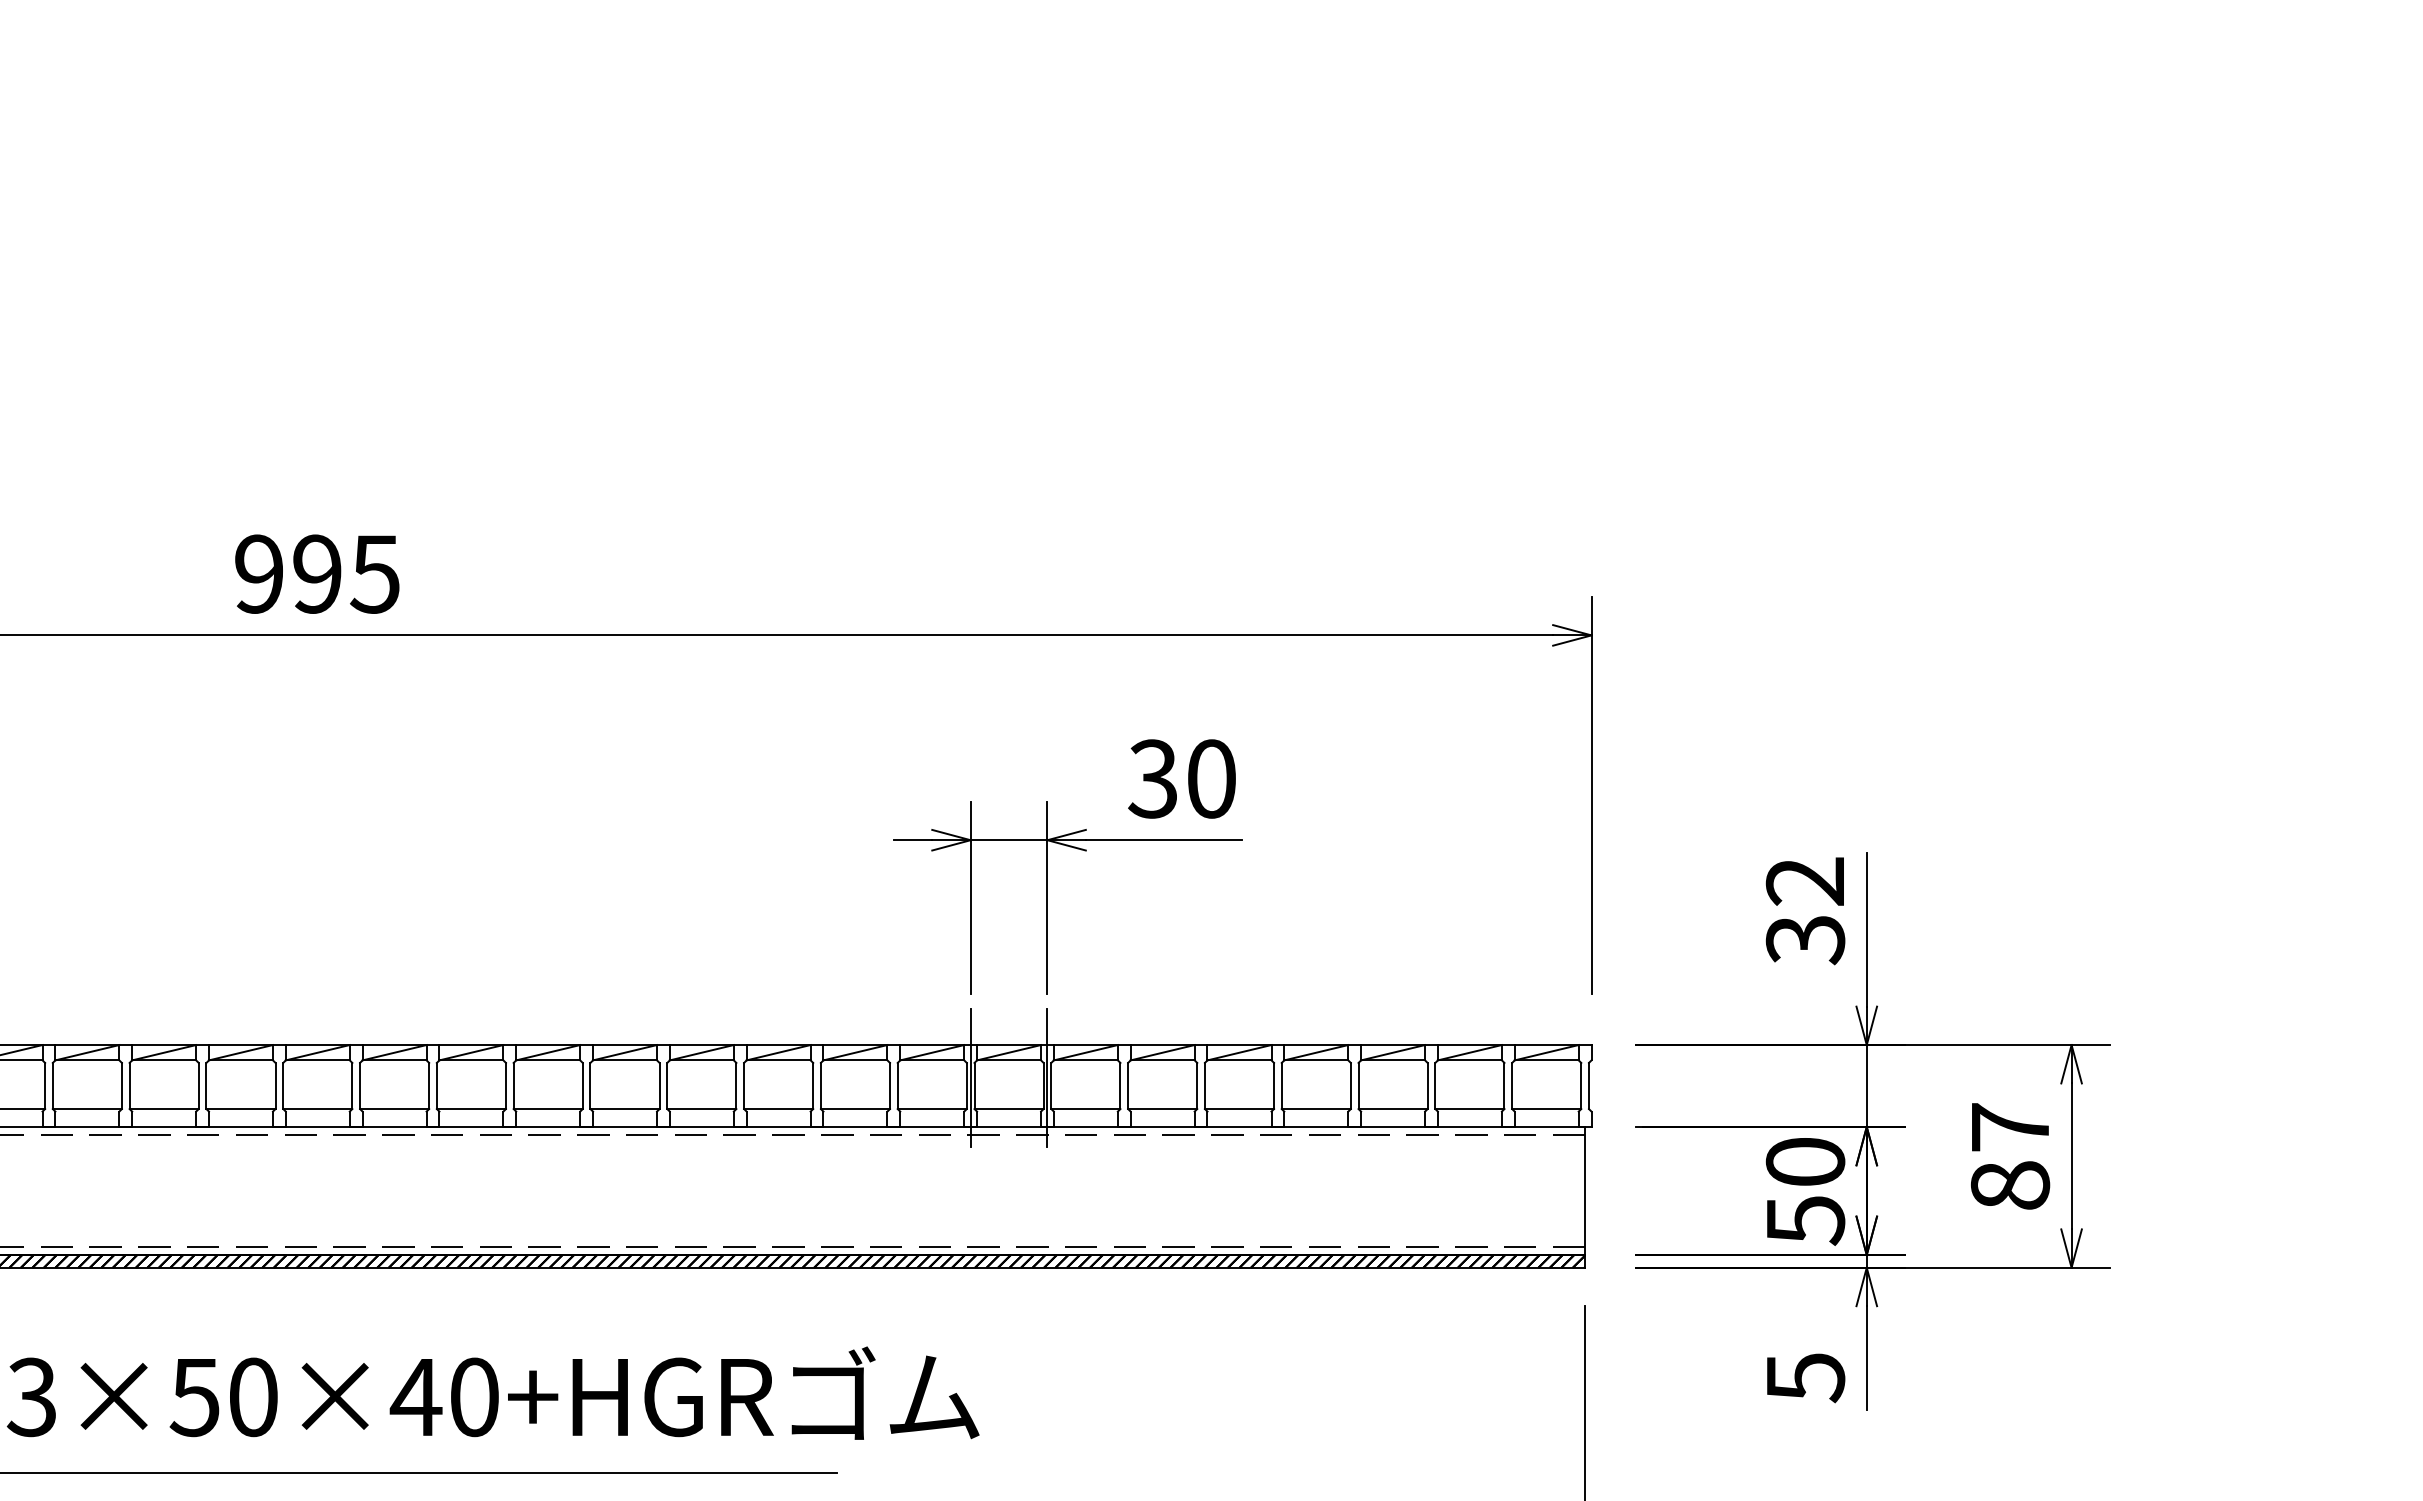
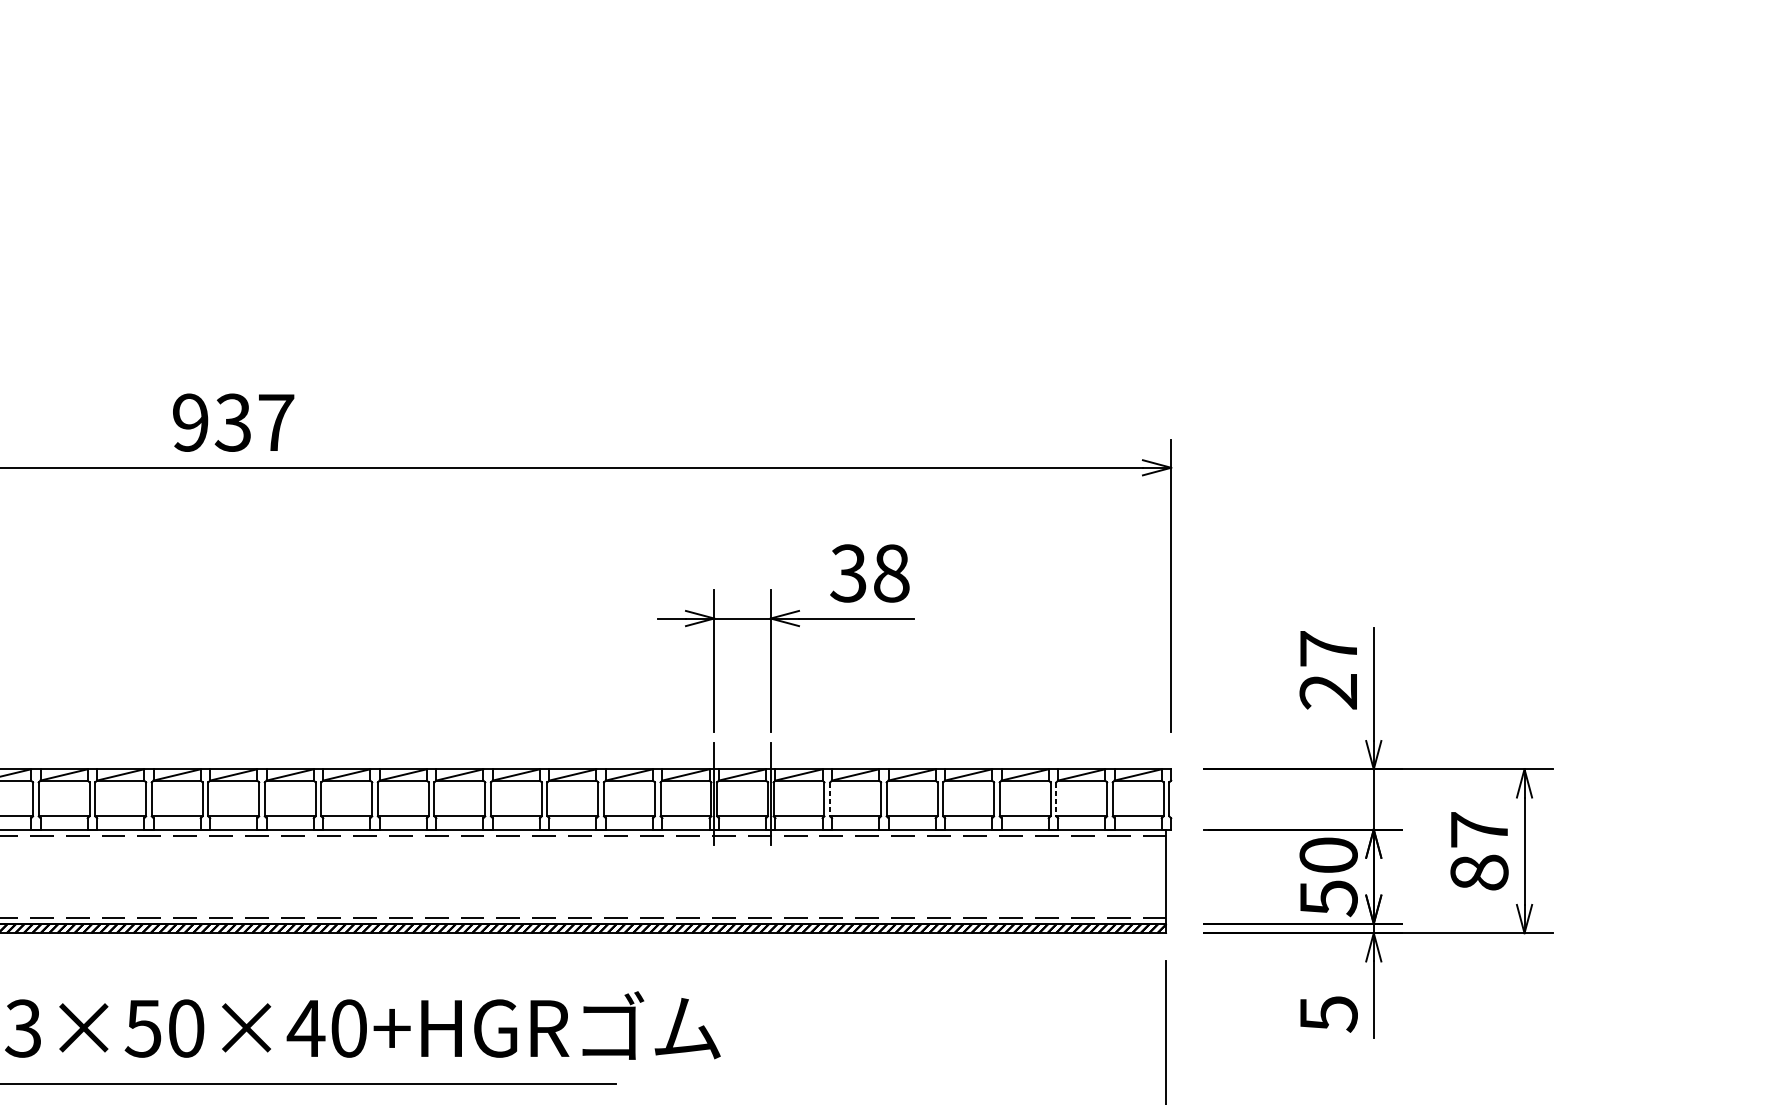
text: (346, 573) -> (254, 422), 995 -> 937
text: (1211, 778) -> (891, 573), 30 -> 38
text: (1805, 911) -> (1328, 670), 32 -> 27
line: (1128, 1086) -> (830, 799), solid -> dashed
line: (1435, 1086) -> (1056, 799), solid -> dashed

